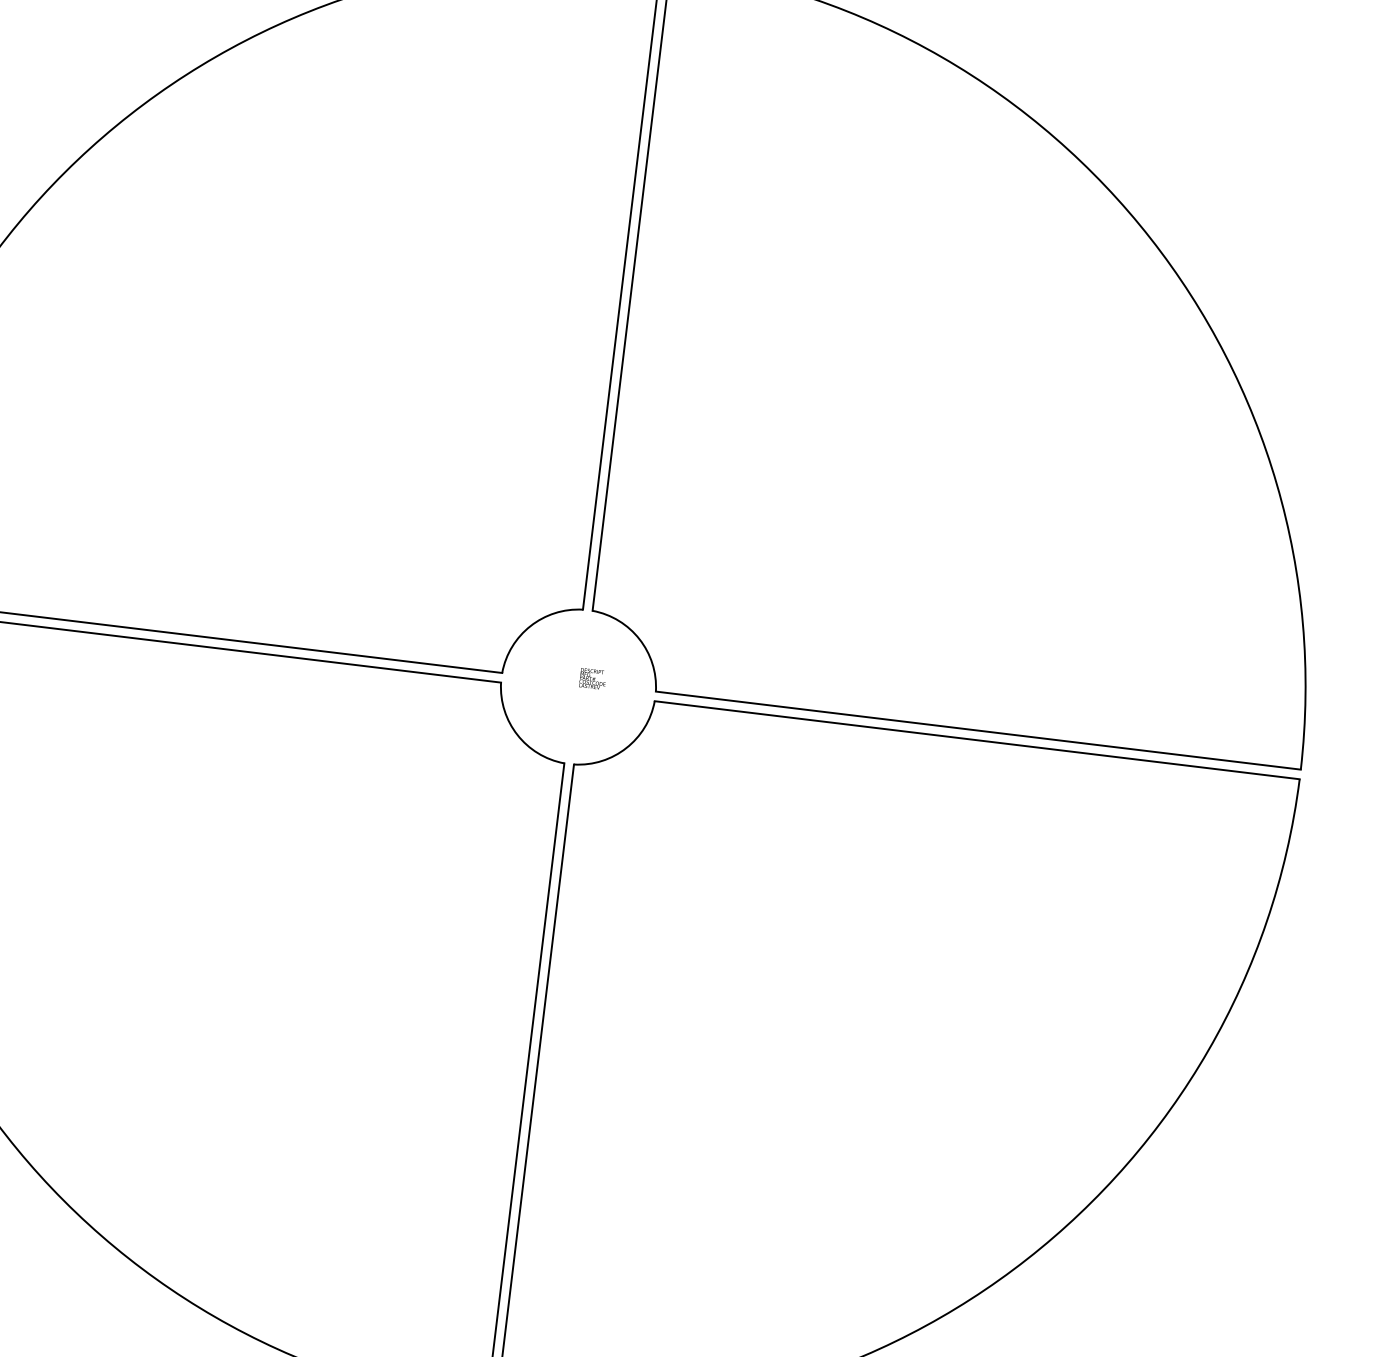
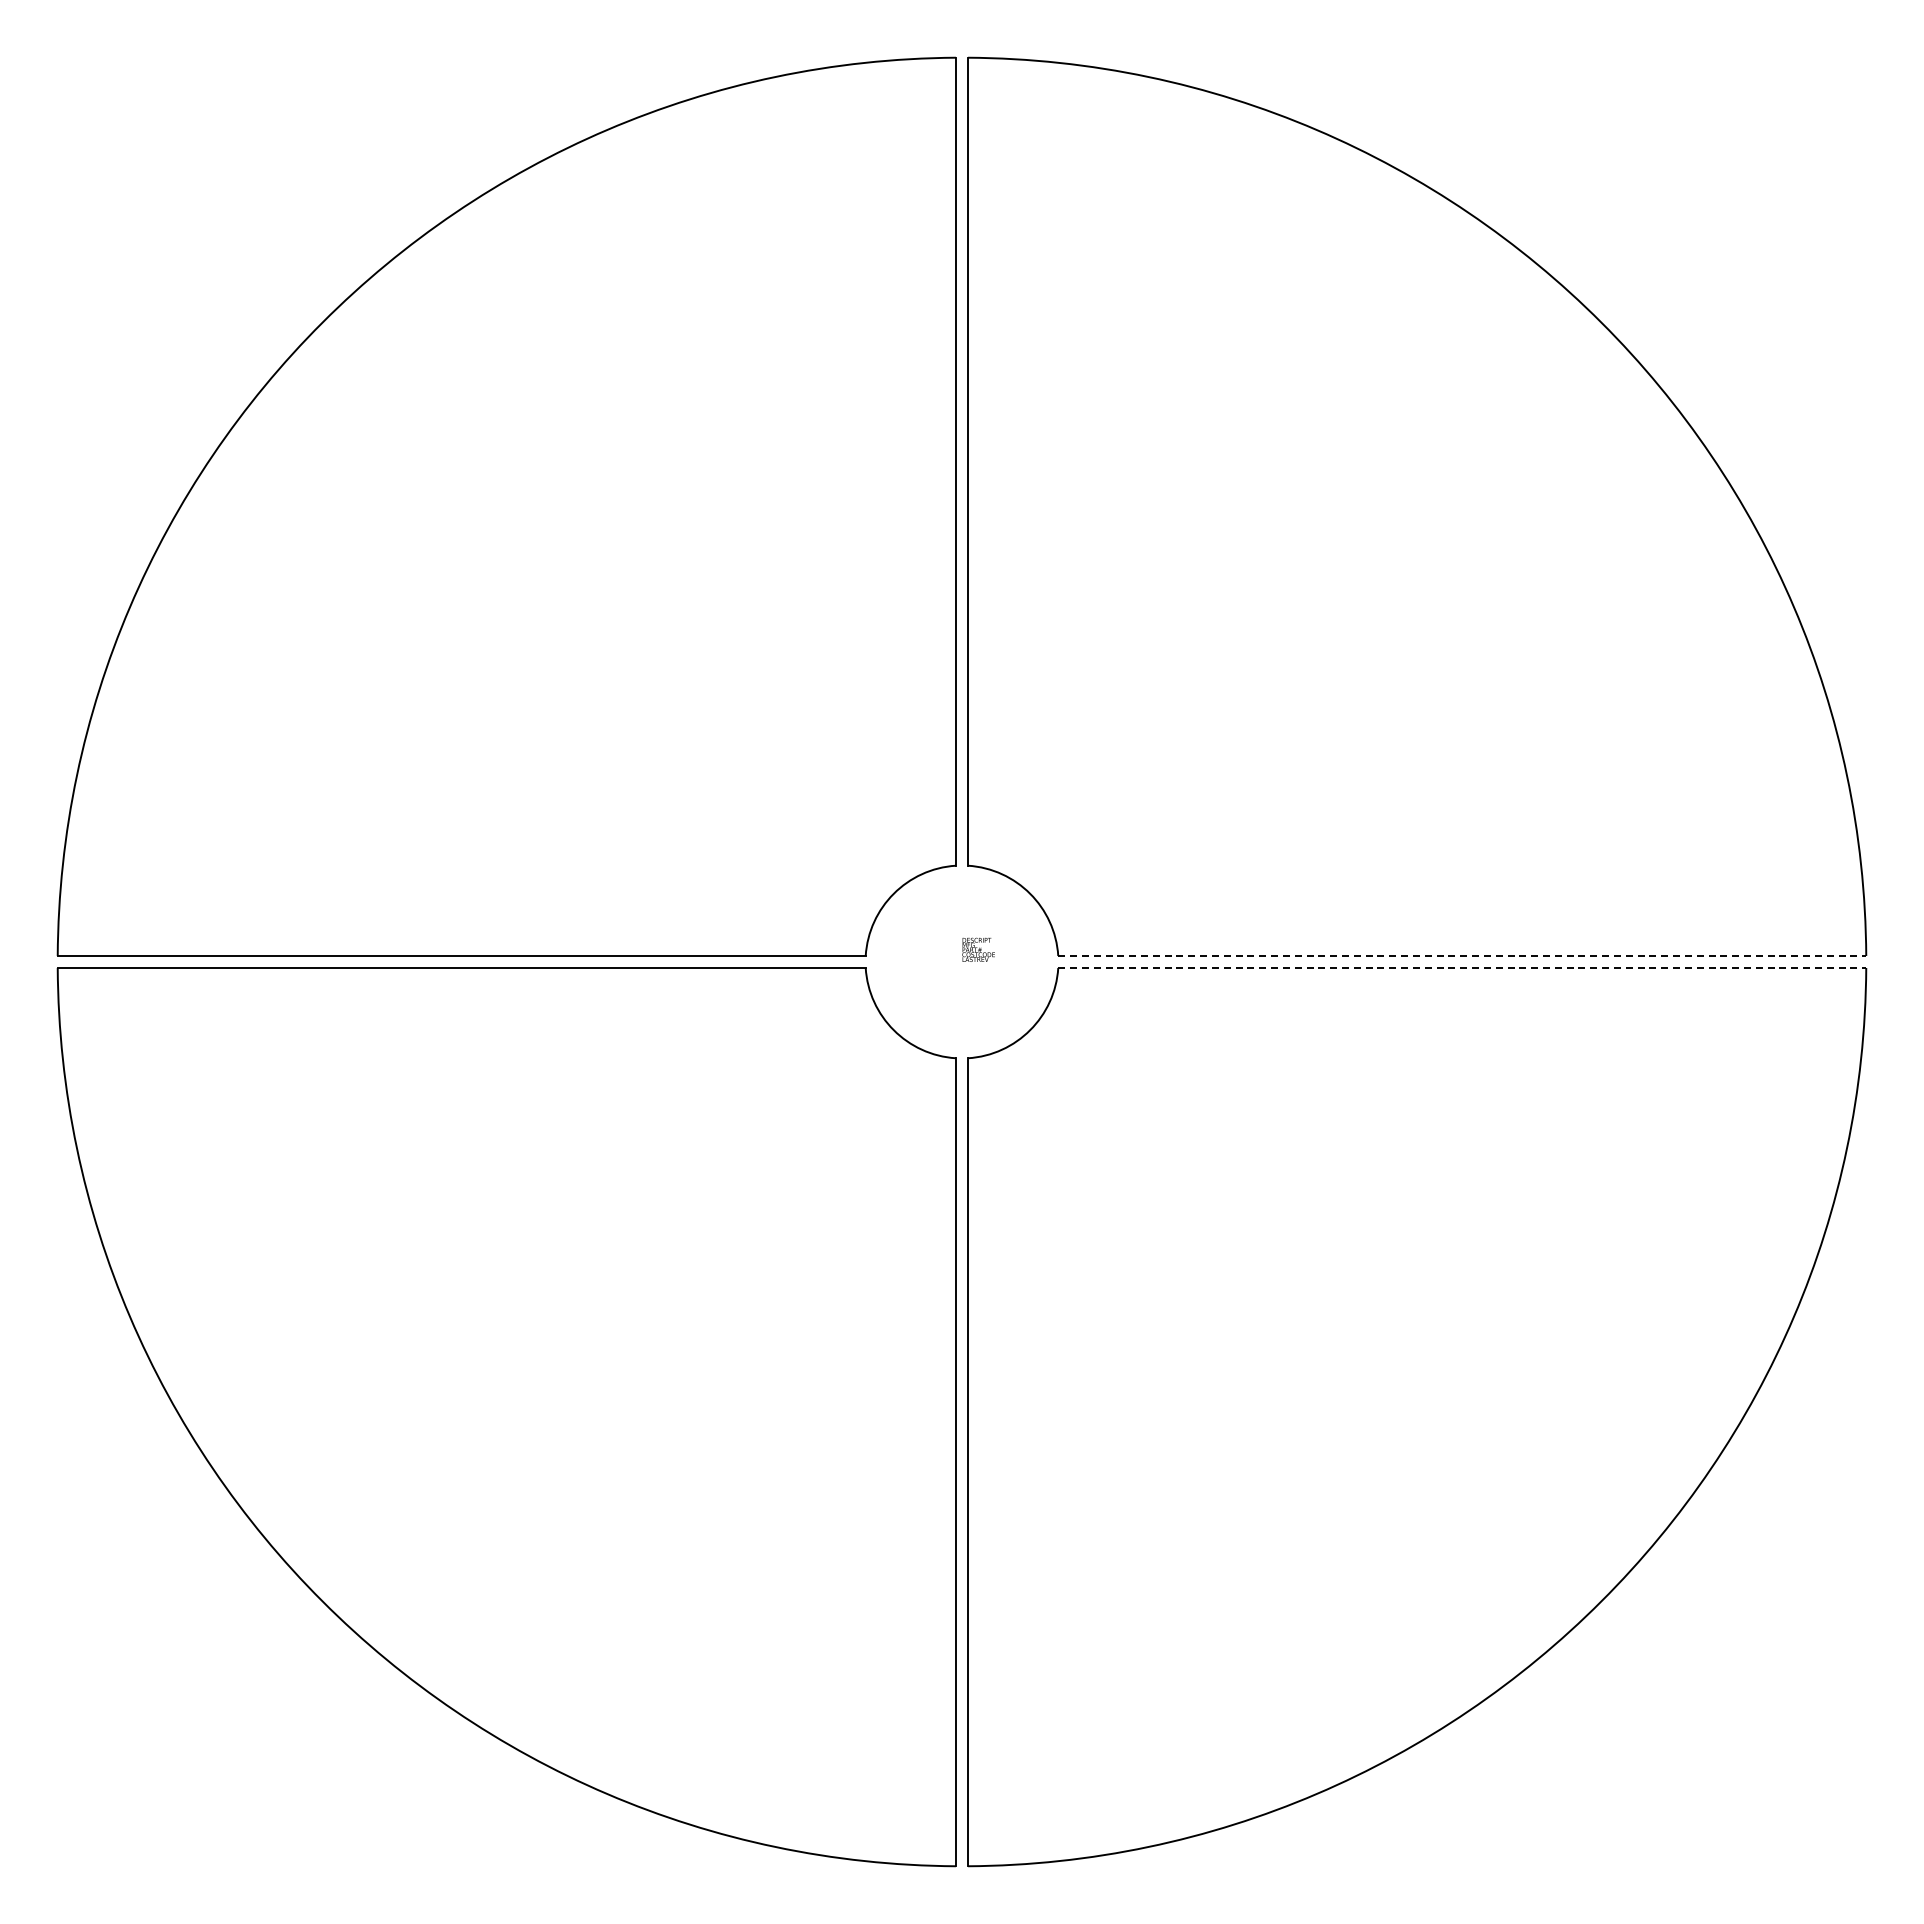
line: (978, 730) -> (1462, 955), solid -> dashed
line: (977, 740) -> (1462, 968), solid -> dashed

